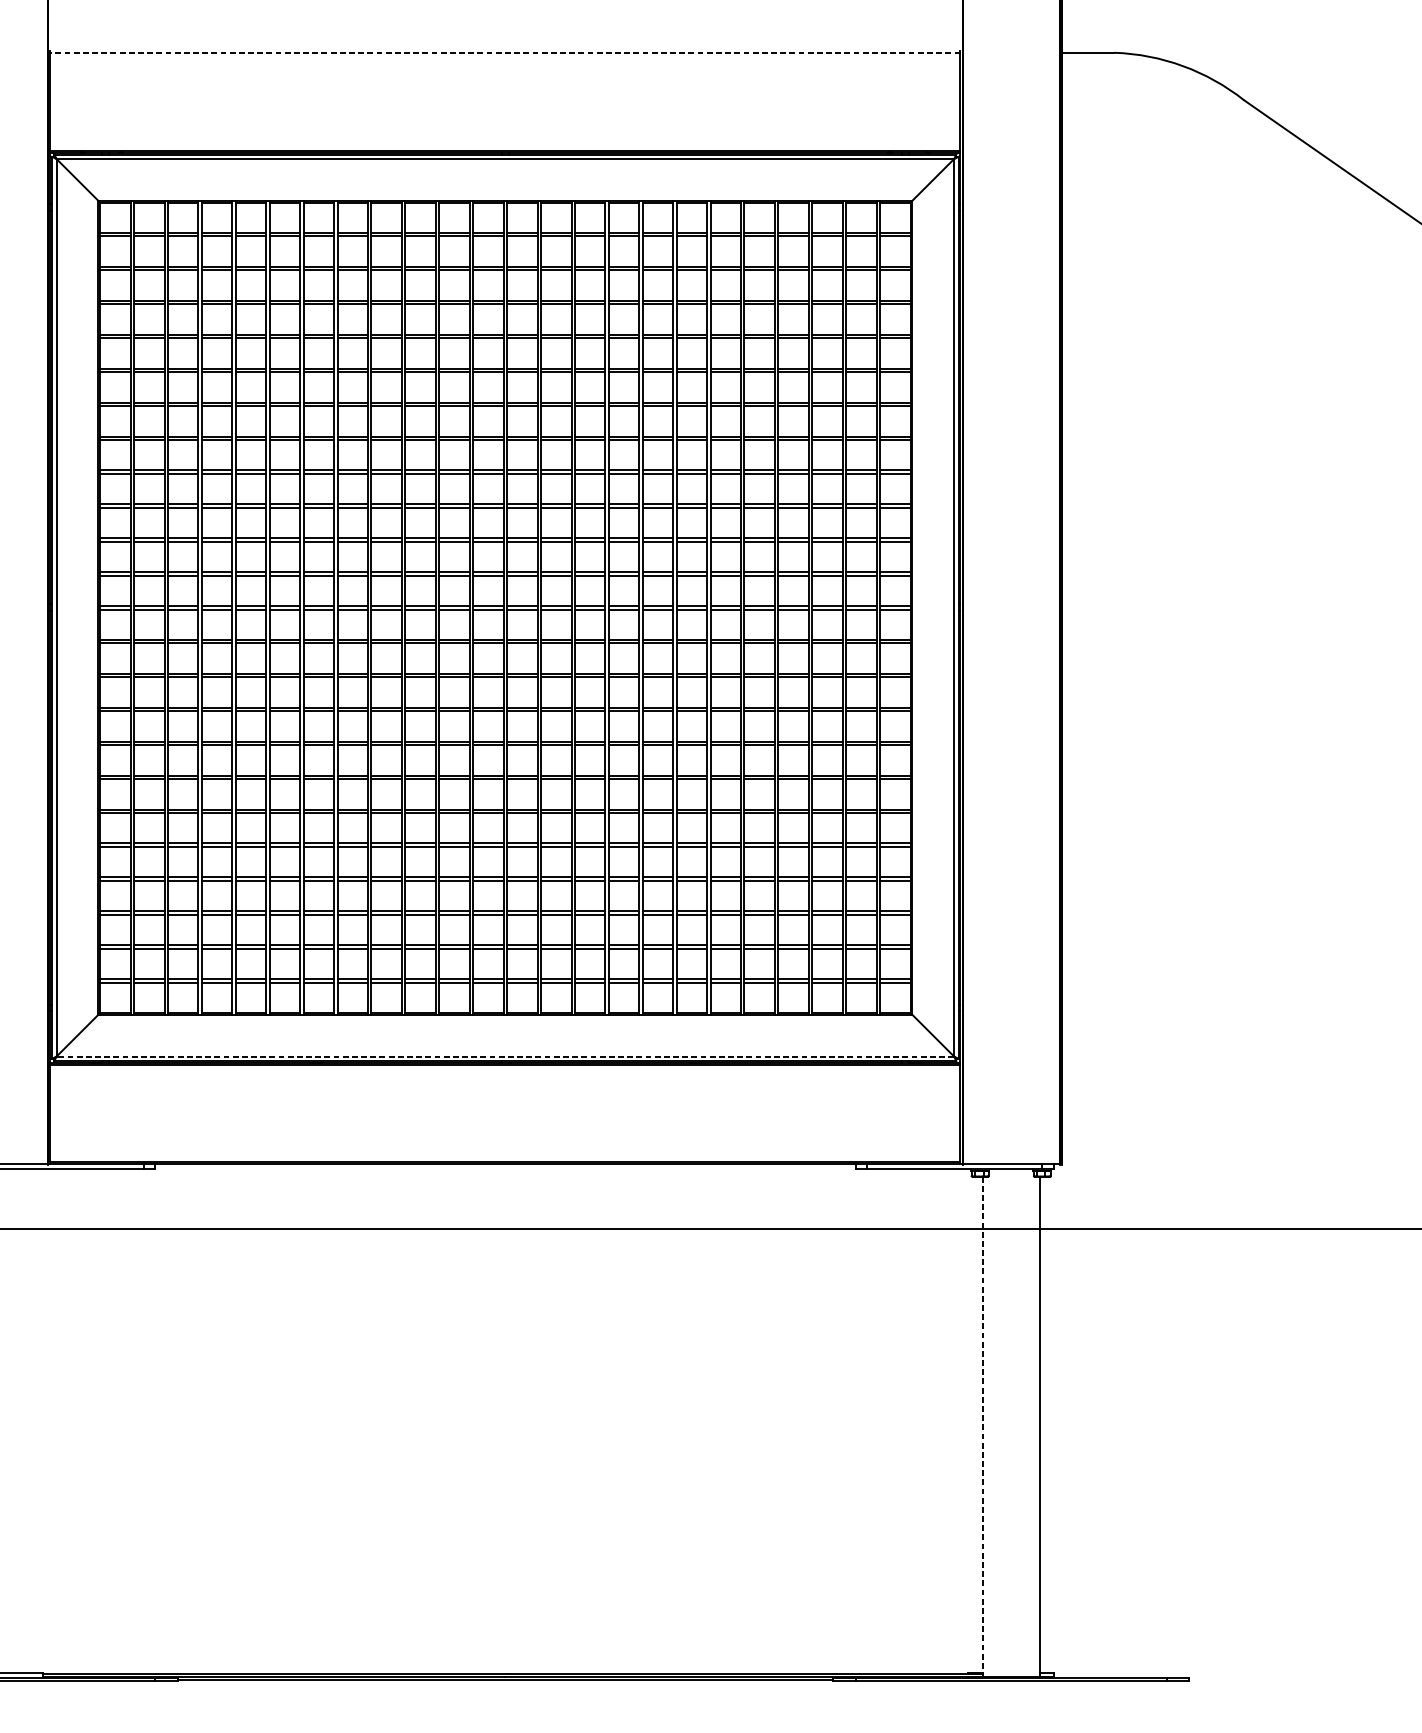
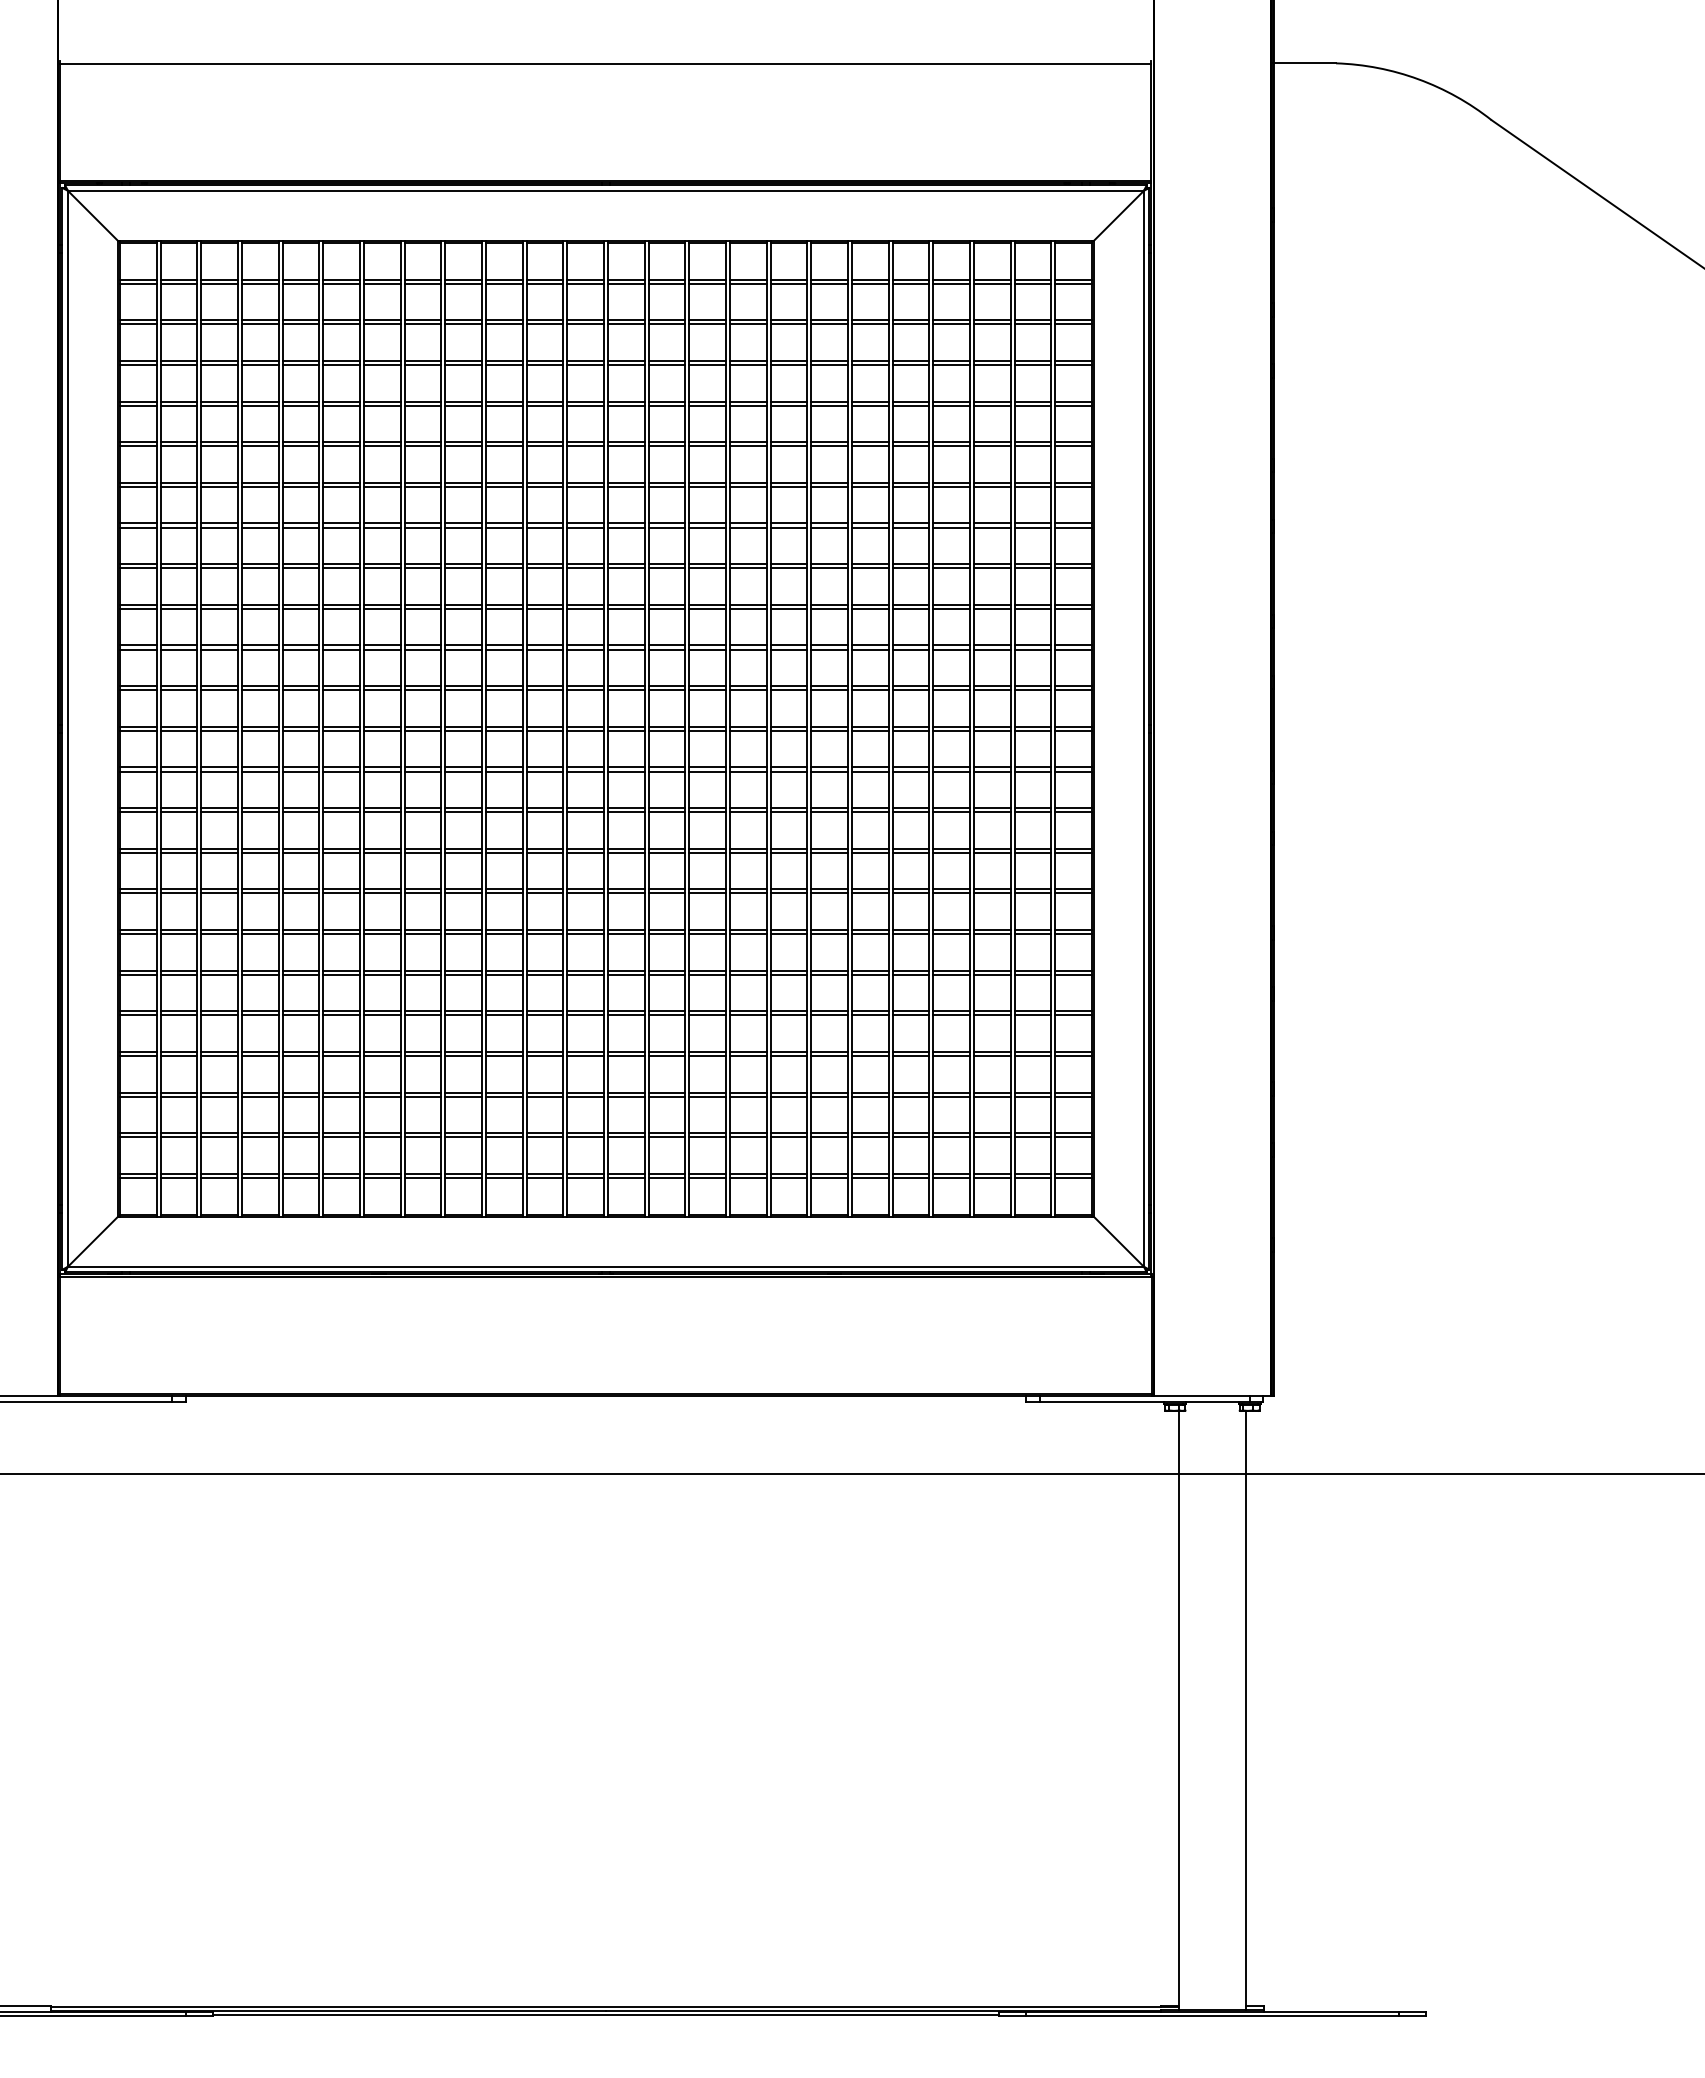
line: (505, 53) -> (605, 64), dashed -> solid
line: (505, 1056) -> (605, 1266), dashed -> solid
line: (982, 1426) -> (1178, 1710), dashed -> solid

